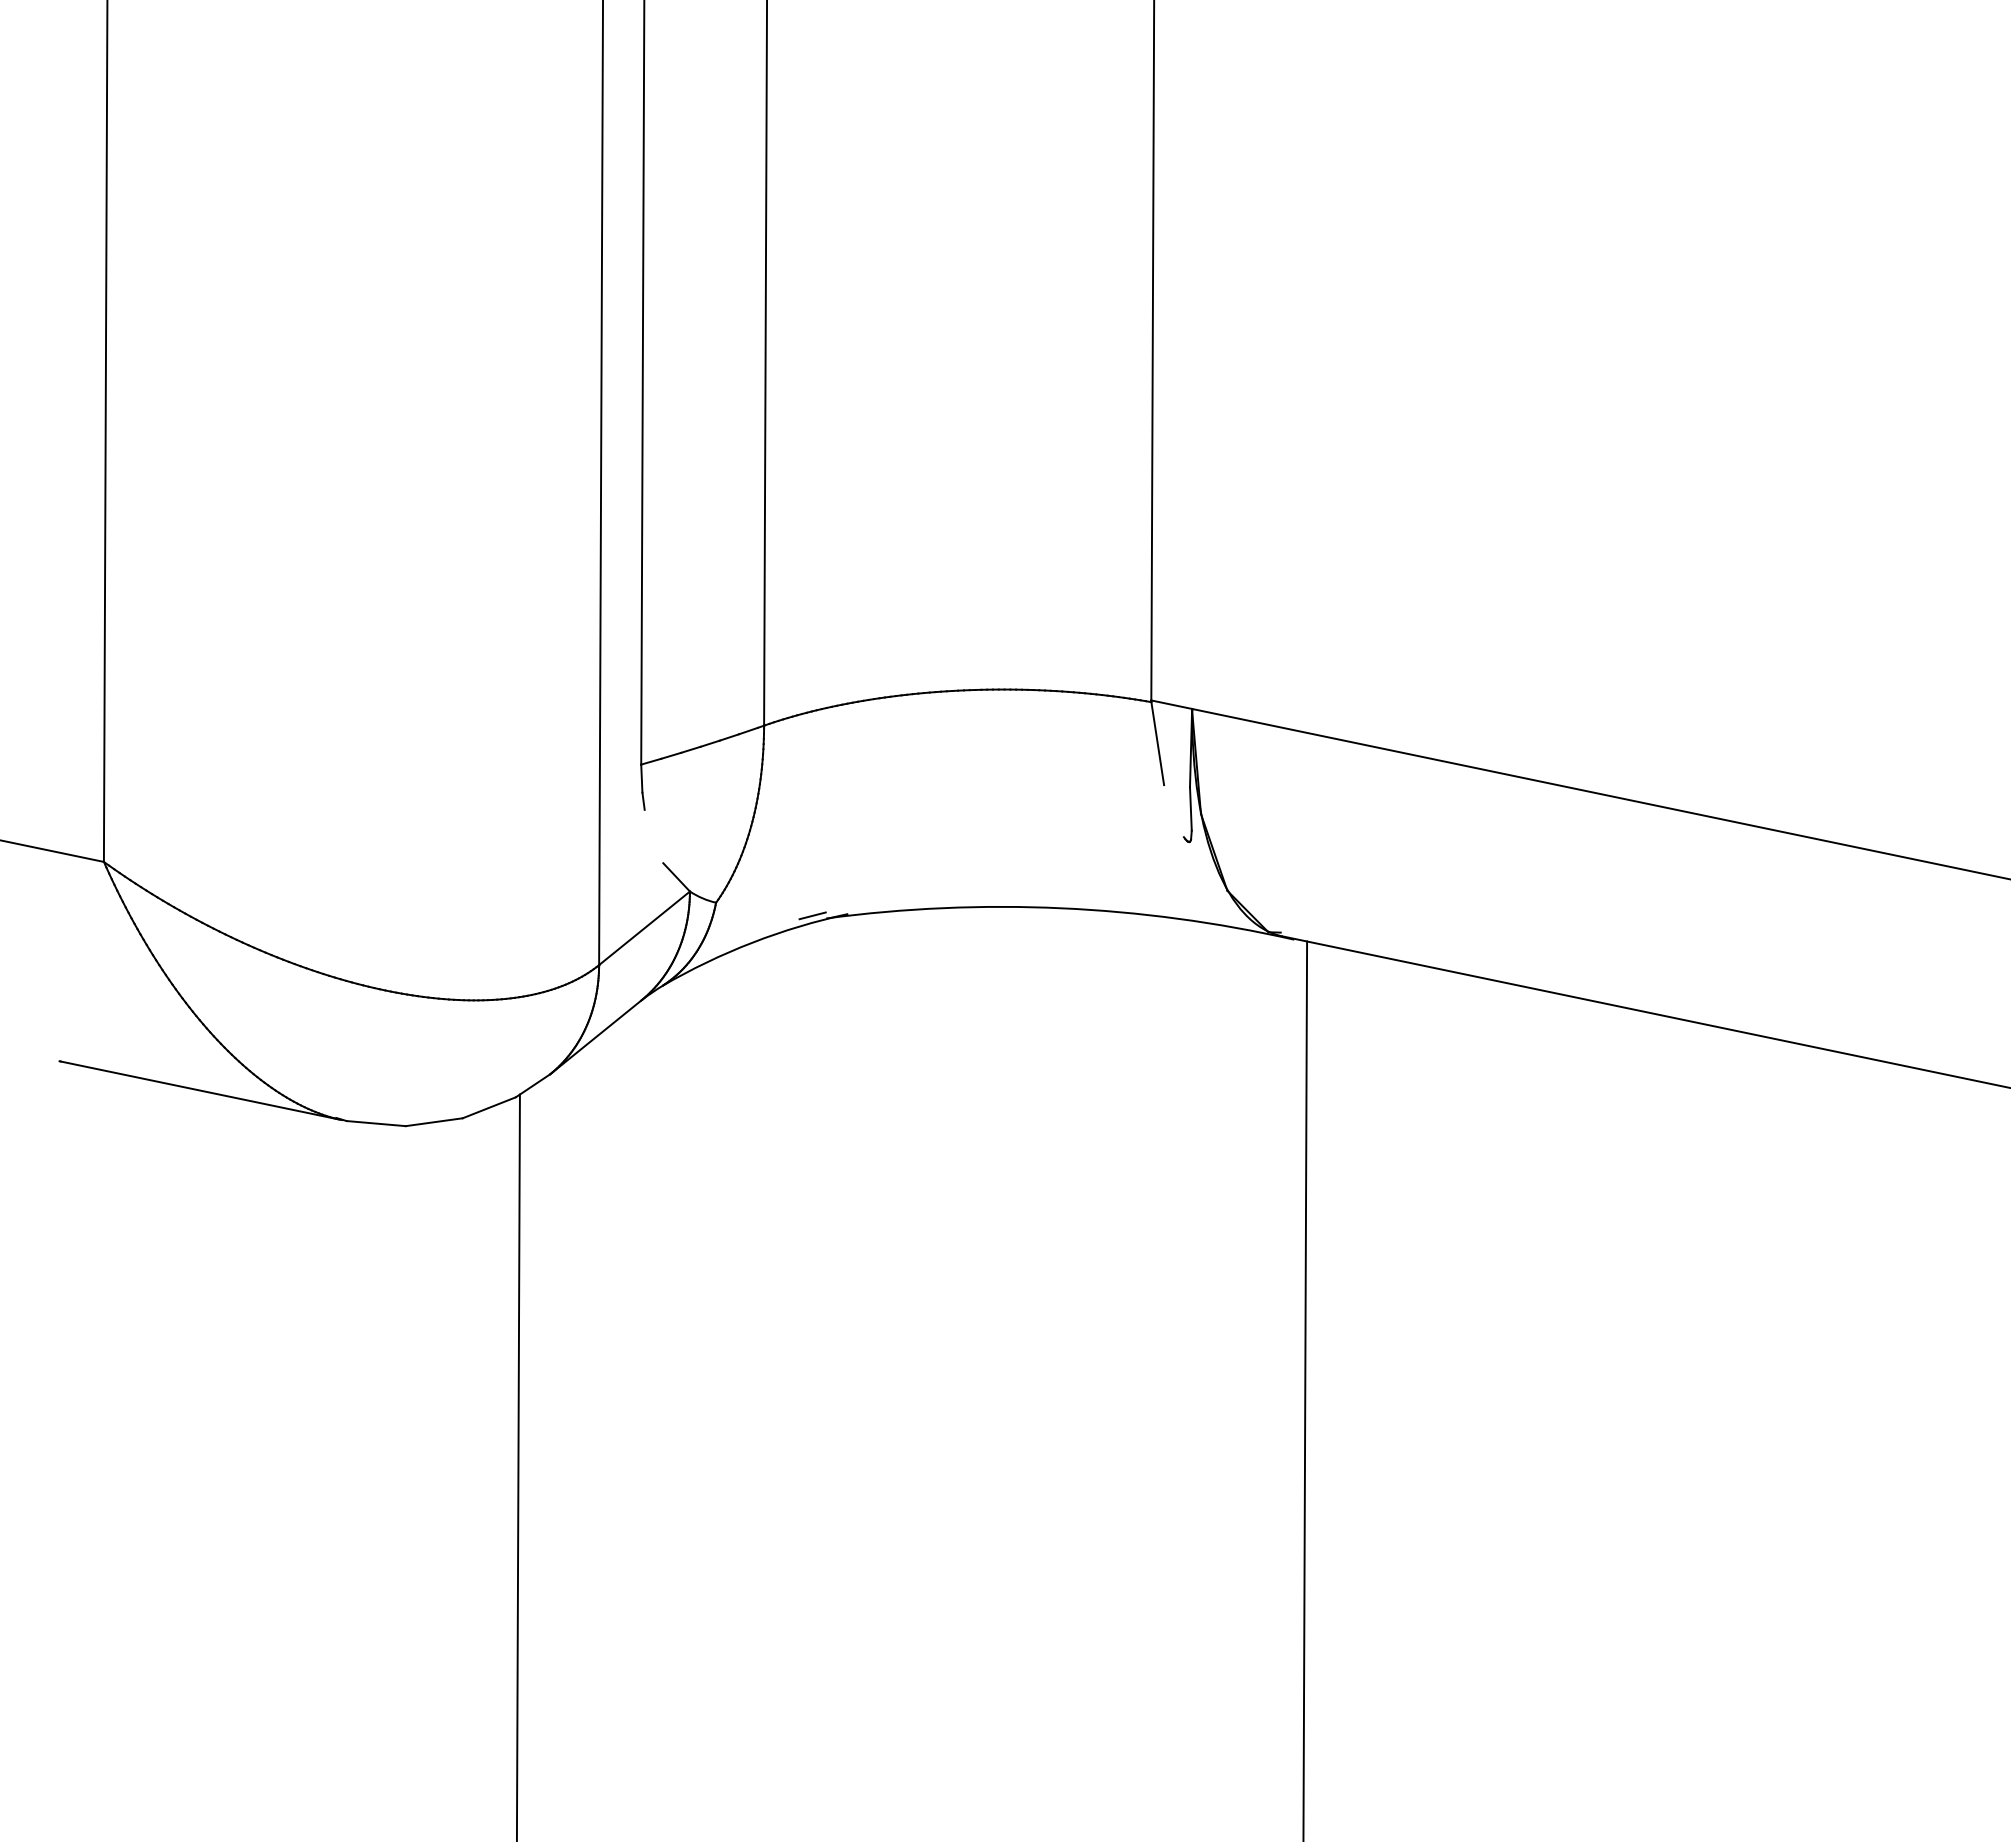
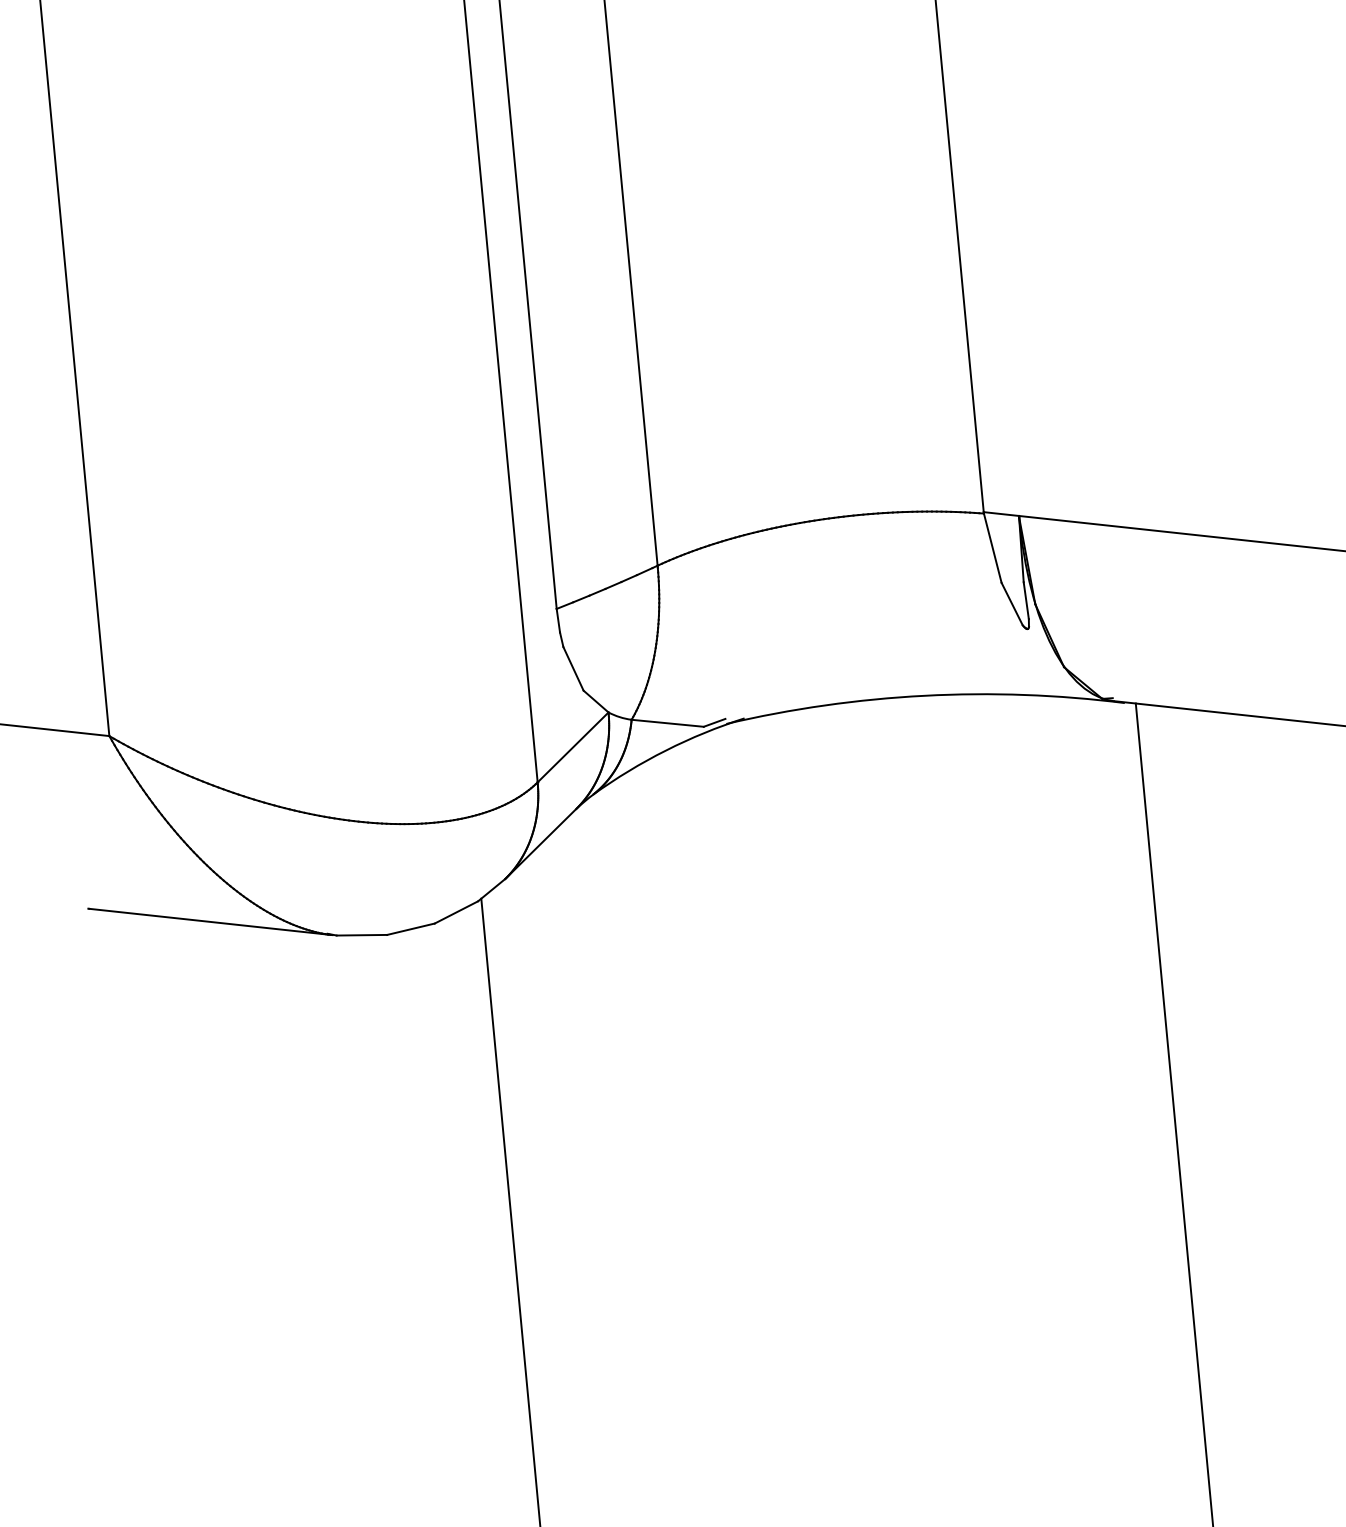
line: (1173, 811) -> (1011, 604), added
line: (653, 836) -> (573, 668), added
line: (757, 910) -> (667, 722), added

